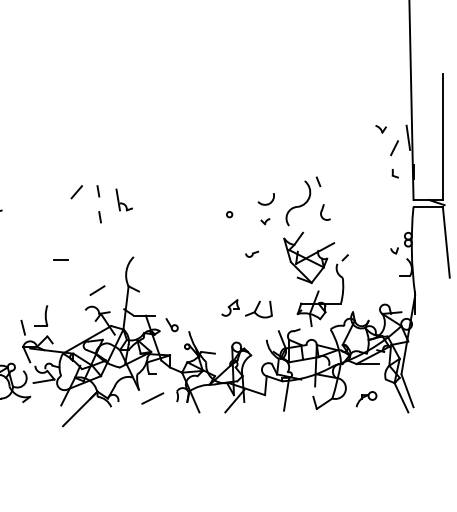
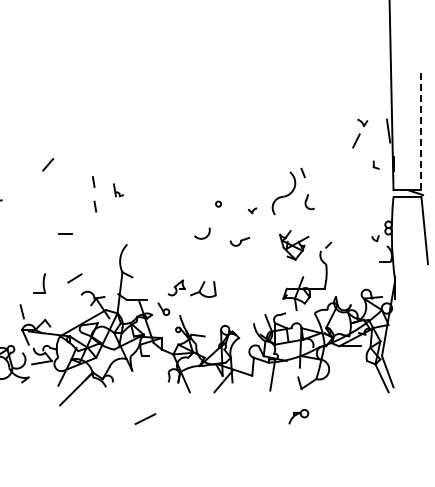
line: (442, 137) -> (421, 130), solid -> dashed
line: (394, 147) -> (356, 140), moved
line: (77, 191) -> (48, 164), moved
part: (124, 200) -> (118, 190), size x0.6
arc: (266, 203) -> (202, 237), moved
part: (251, 253) -> (239, 241), size x1.6
part: (308, 258) -> (293, 245), size x0.6
line: (61, 260) -> (65, 233), moved
line: (97, 290) -> (74, 278), moved
part: (246, 308) -> (191, 288), moved
part: (41, 315) -> (39, 283), moved
line: (152, 398) -> (145, 419), moved
part: (366, 398) -> (298, 416), moved

